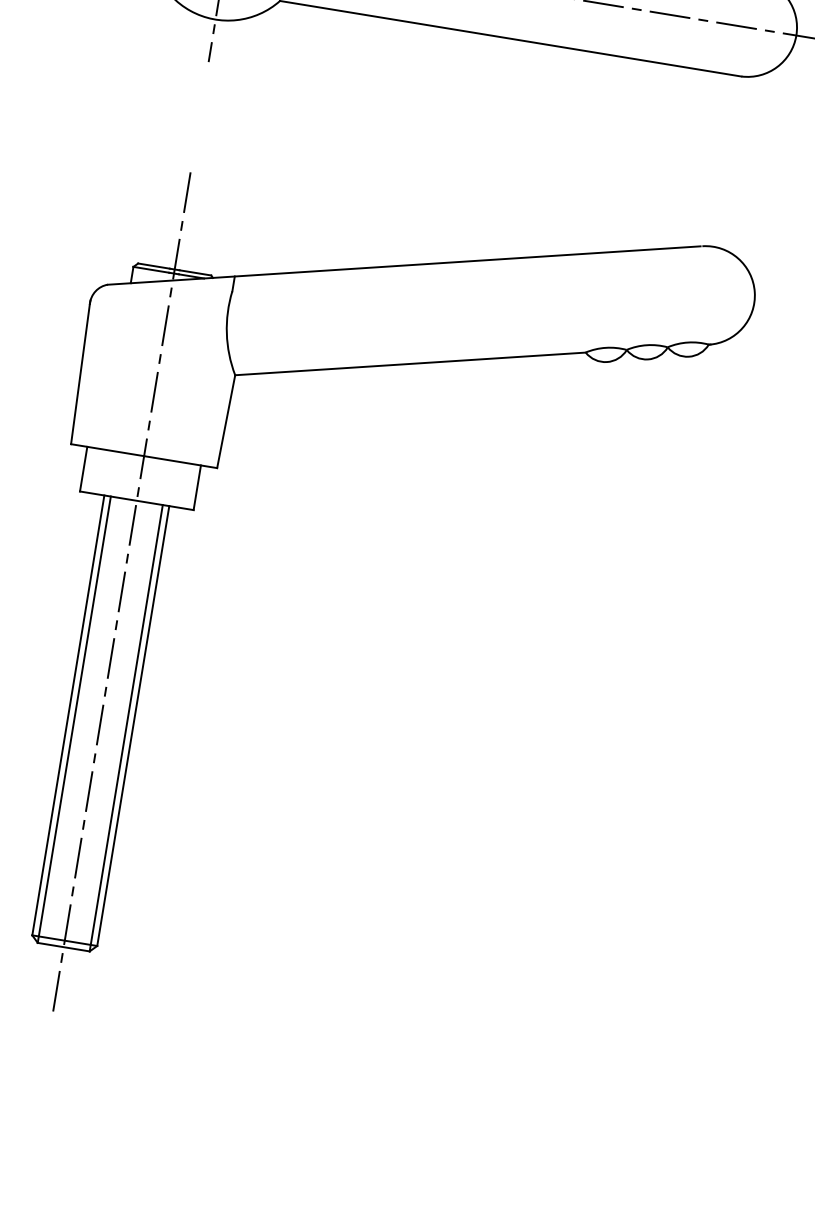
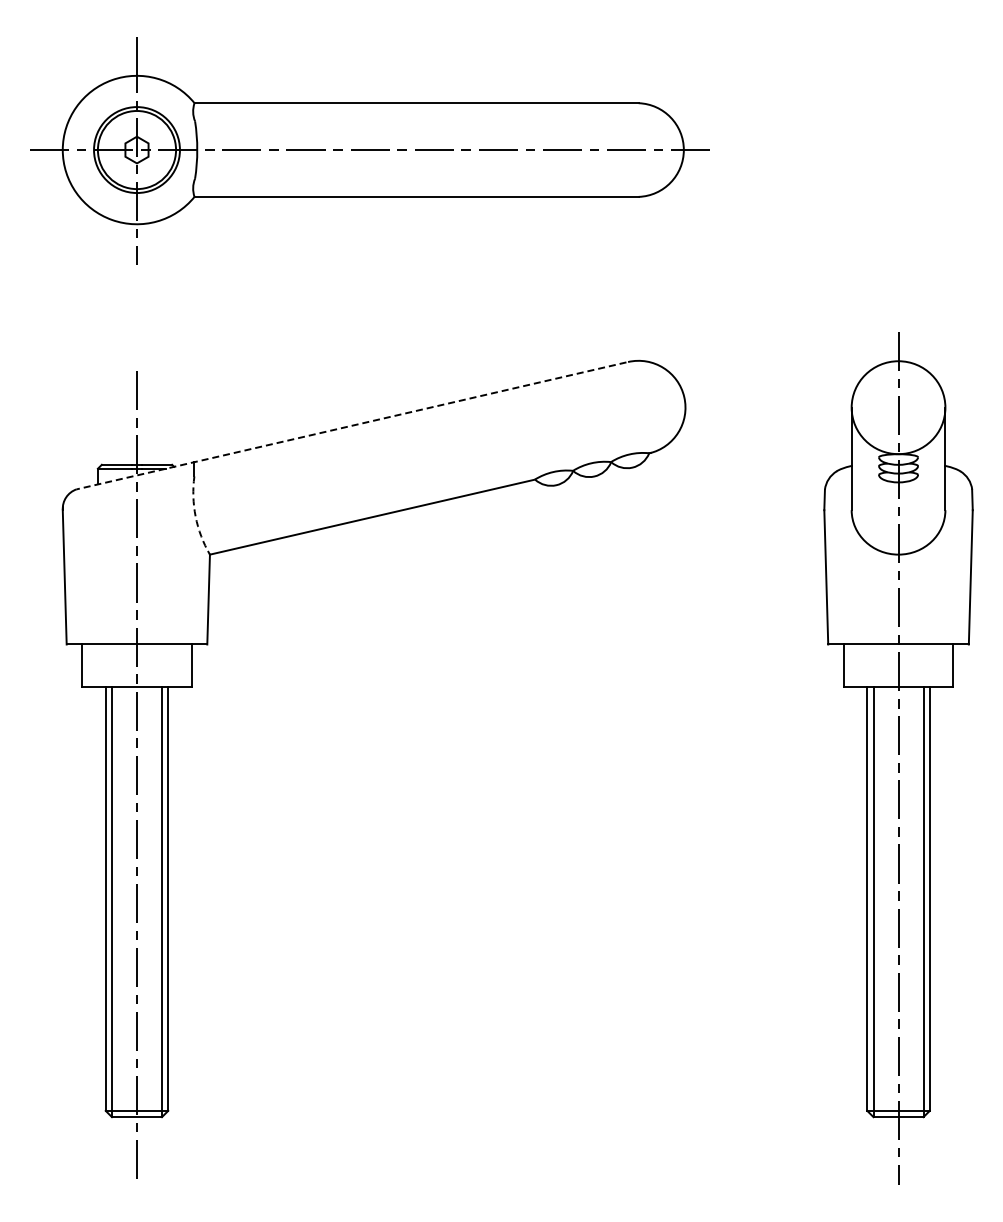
line: (404, 265) -> (351, 425), solid -> dashed
arc: (226, 333) -> (195, 516), solid -> dashed

